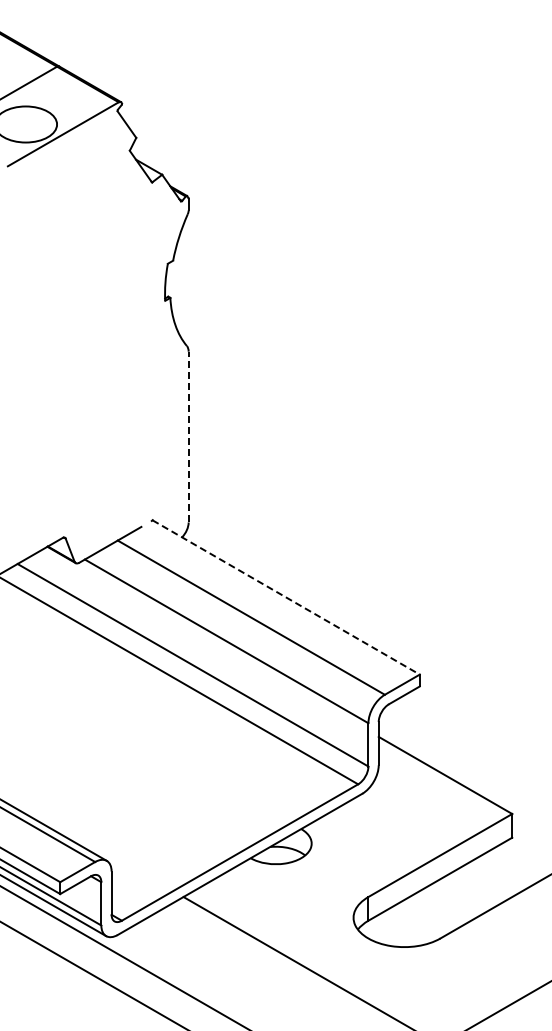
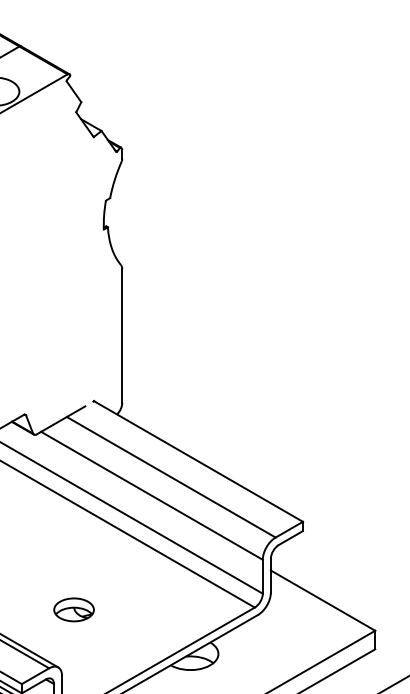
line: (188, 436) -> (122, 335), dashed -> solid
line: (286, 597) -> (198, 461), dashed -> solid
part: (126, 786) -> (73, 609), added

